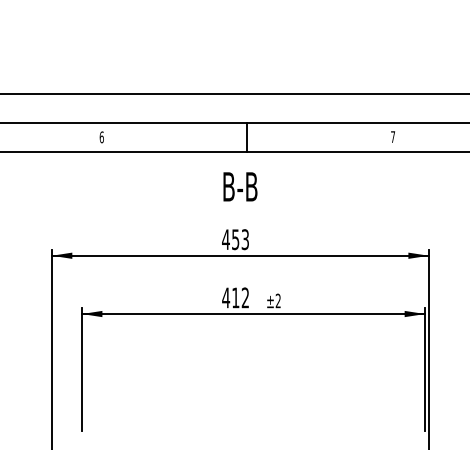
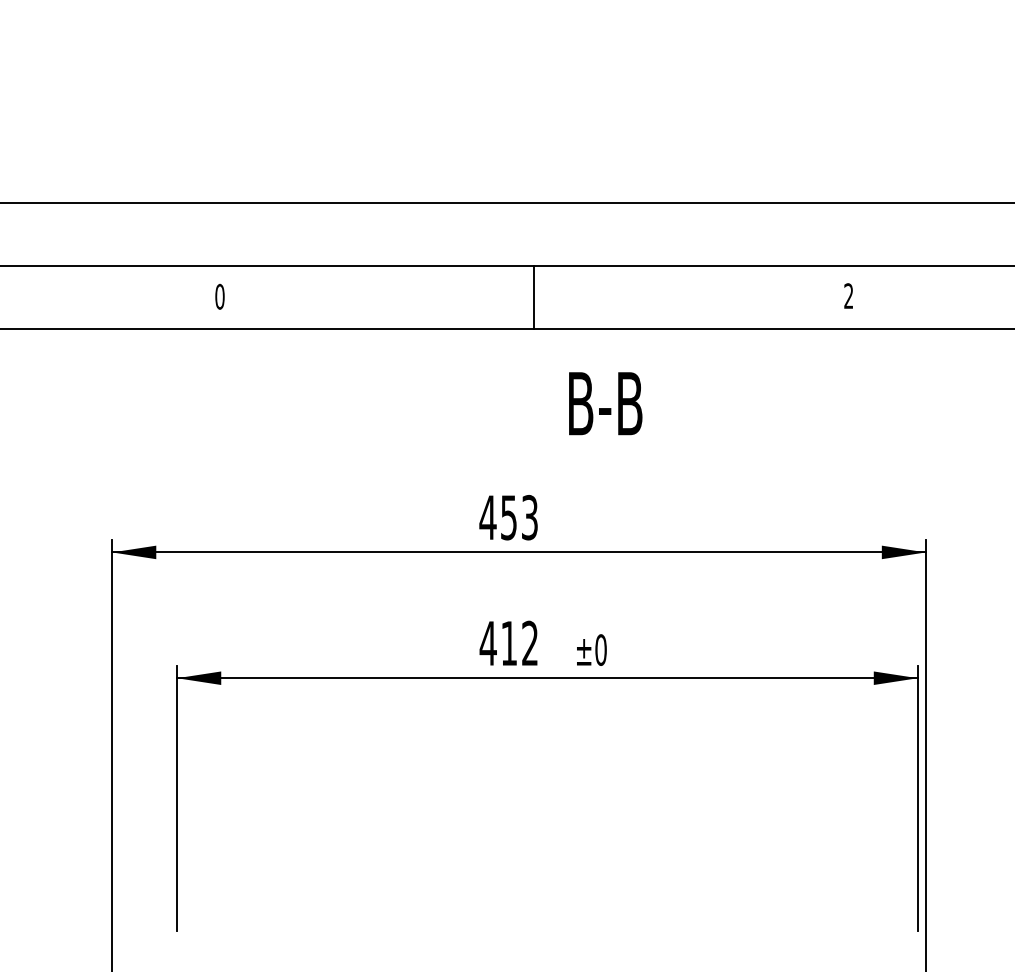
text: (101, 136) -> (219, 294), 6 -> 0
text: (393, 136) -> (849, 294), 7 -> 2
text: (240, 186) -> (605, 402), moved
text: (277, 300) -> (599, 649), ±2 -> ±0

